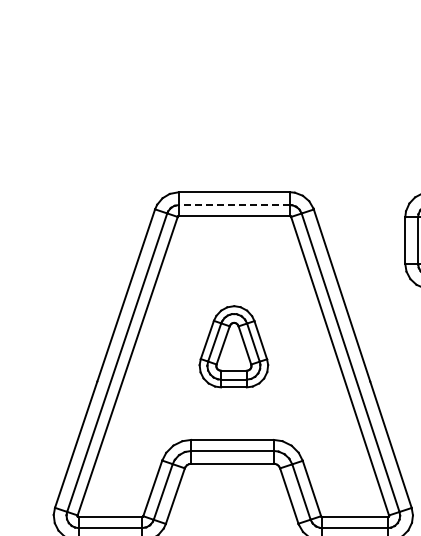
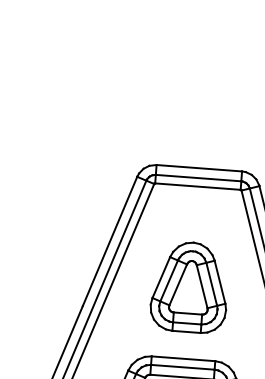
line: (234, 205) -> (198, 178), dashed -> solid
part: (233, 346) -> (189, 286), size x1.43

